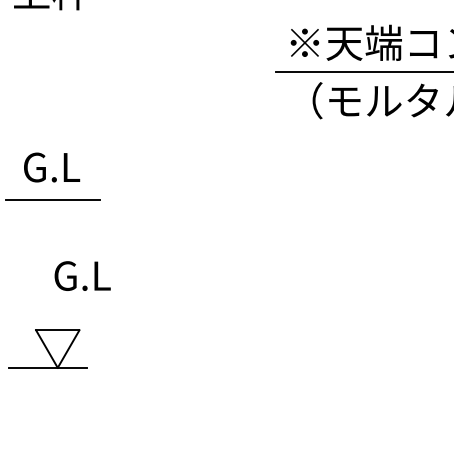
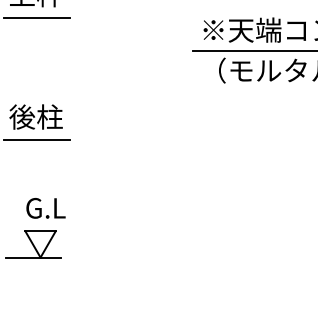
line: (53, 24) -> (37, 17), added
text: (50, 166) -> (35, 116), G.L -> 後柱
text: (81, 276) -> (45, 208), moved

